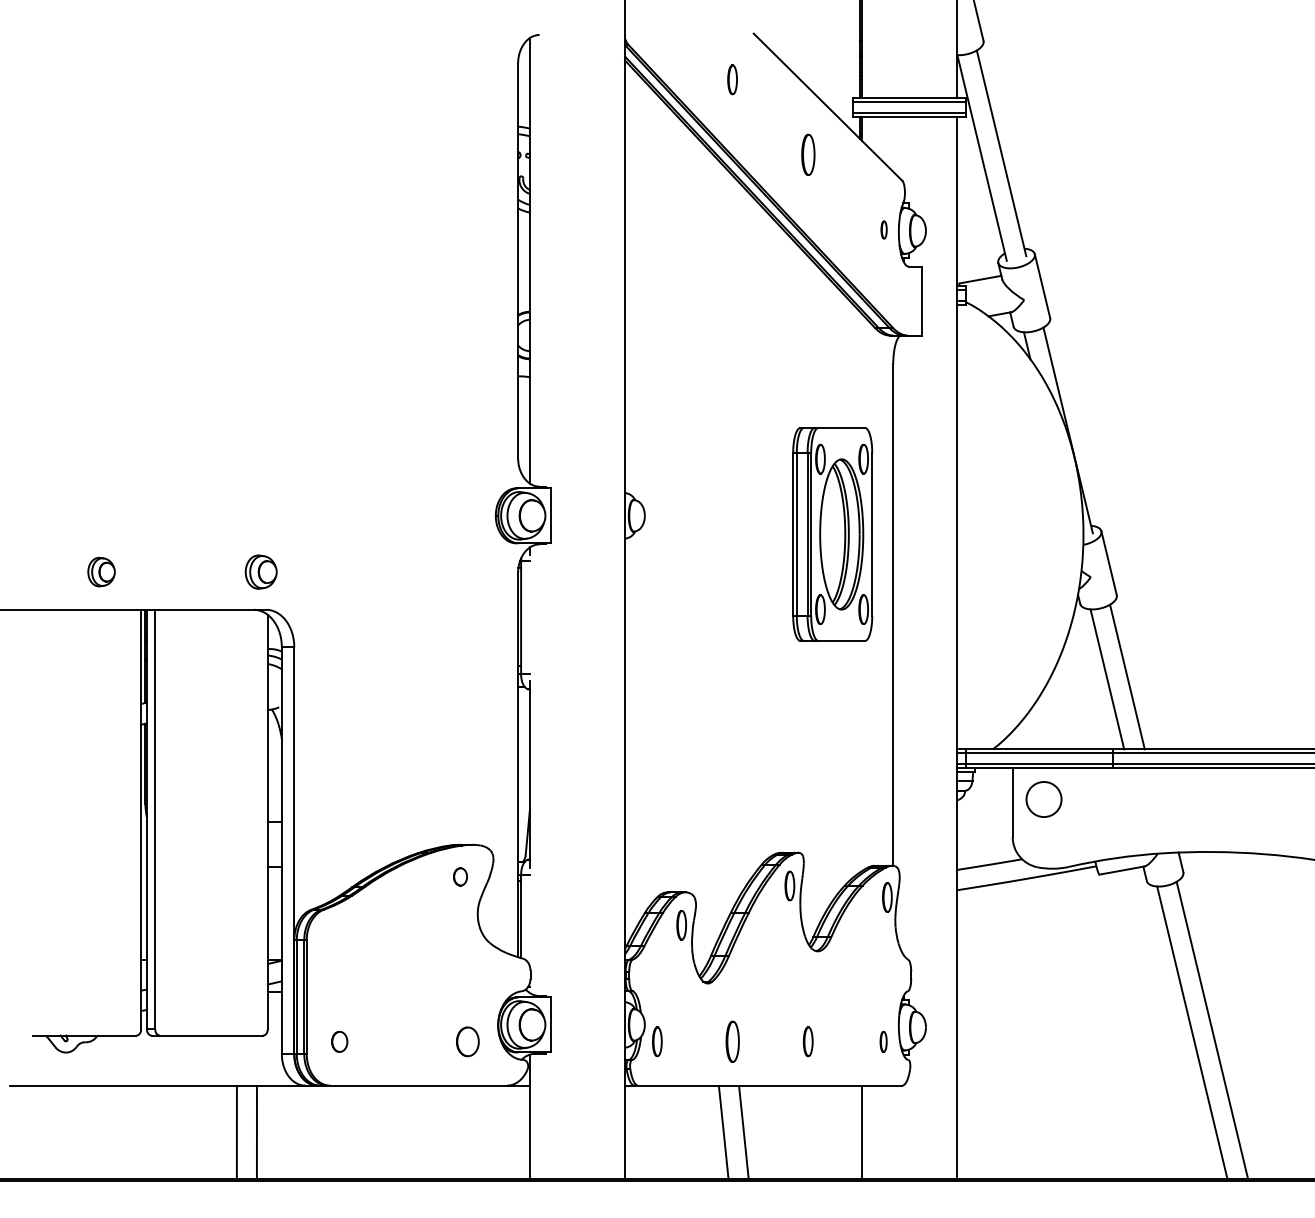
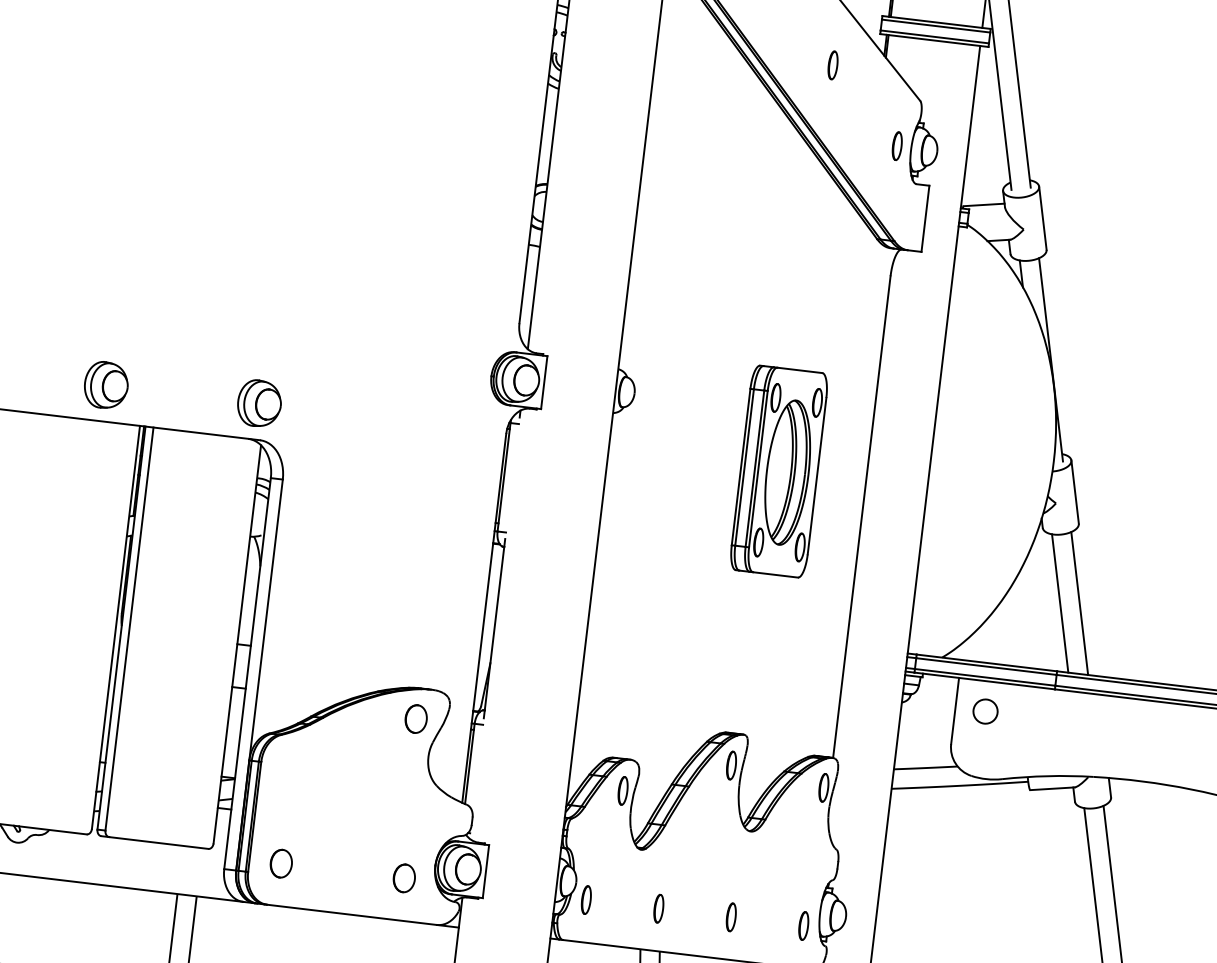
part: (808, 154) -> (833, 65), size x0.71
part: (883, 229) -> (896, 145), size x1.67
part: (832, 534) -> (778, 471), moved
part: (101, 571) -> (106, 384), size x1.67
part: (261, 571) -> (259, 402), size x1.43
circle: (1043, 799) -> (985, 711), size x0.71
part: (460, 876) -> (416, 718), size x1.67
part: (339, 1041) -> (281, 863), size x1.43
part: (732, 1041) -> (658, 908), size x0.71
part: (883, 1041) -> (803, 925), size x1.43

